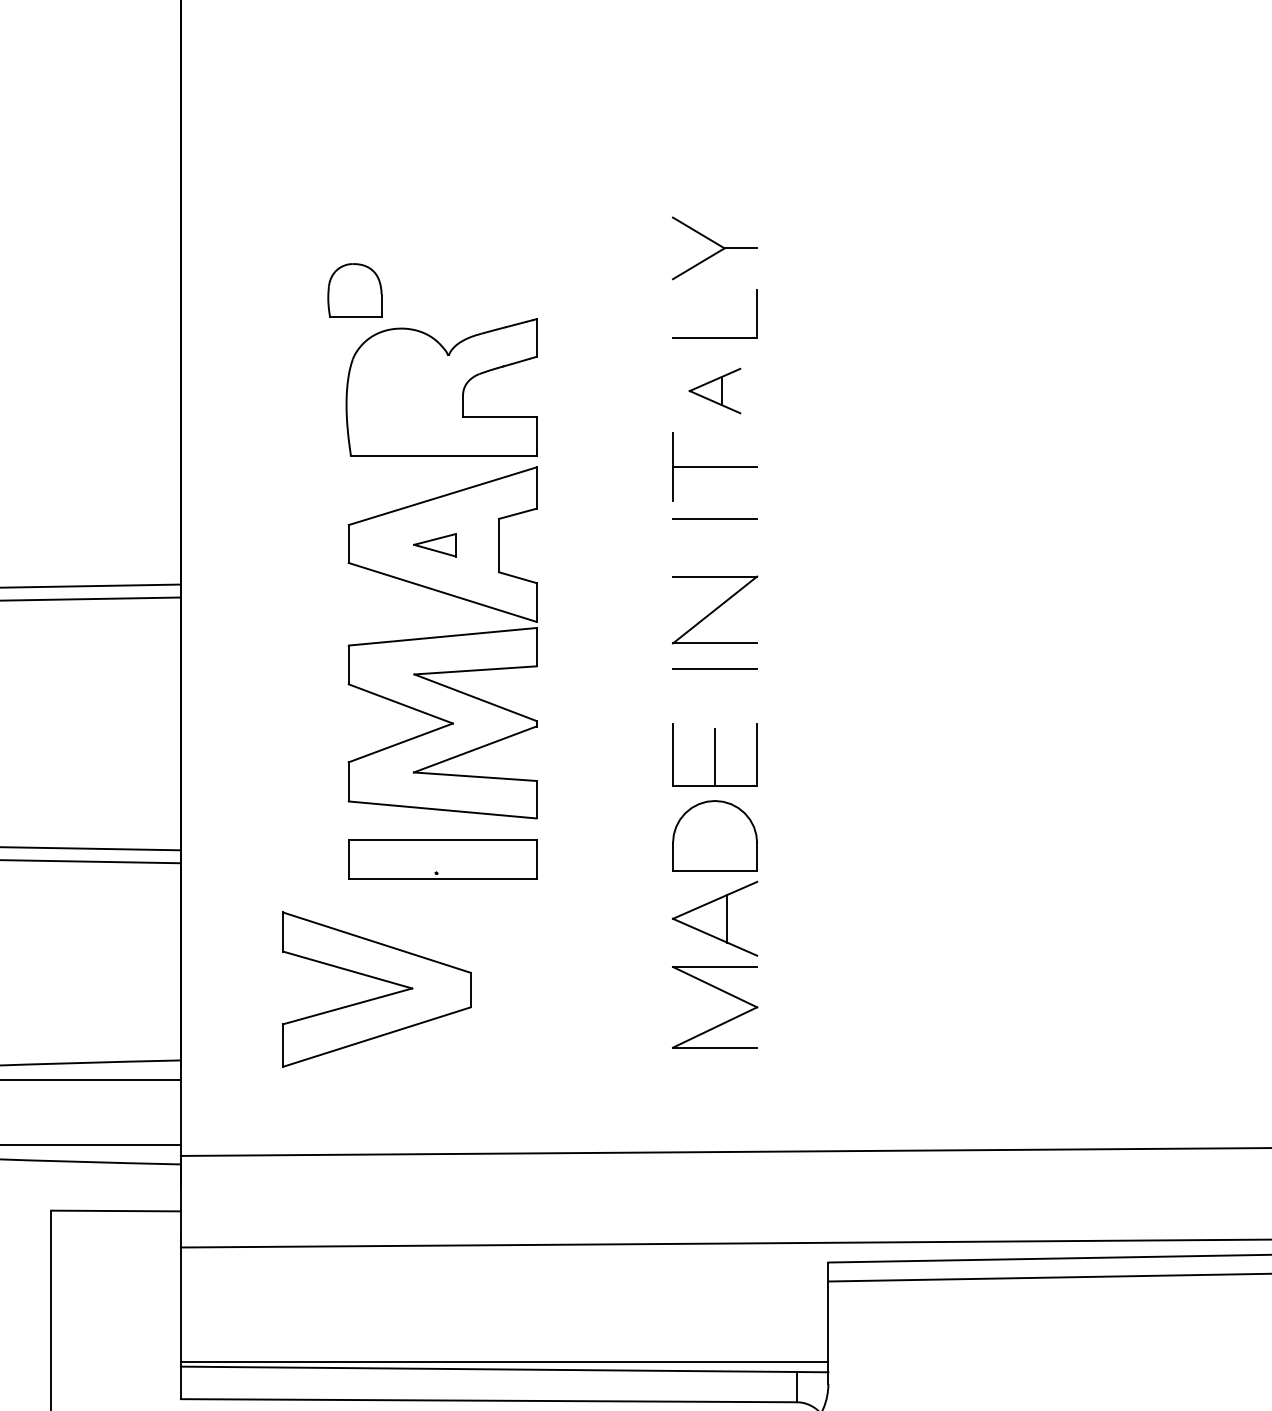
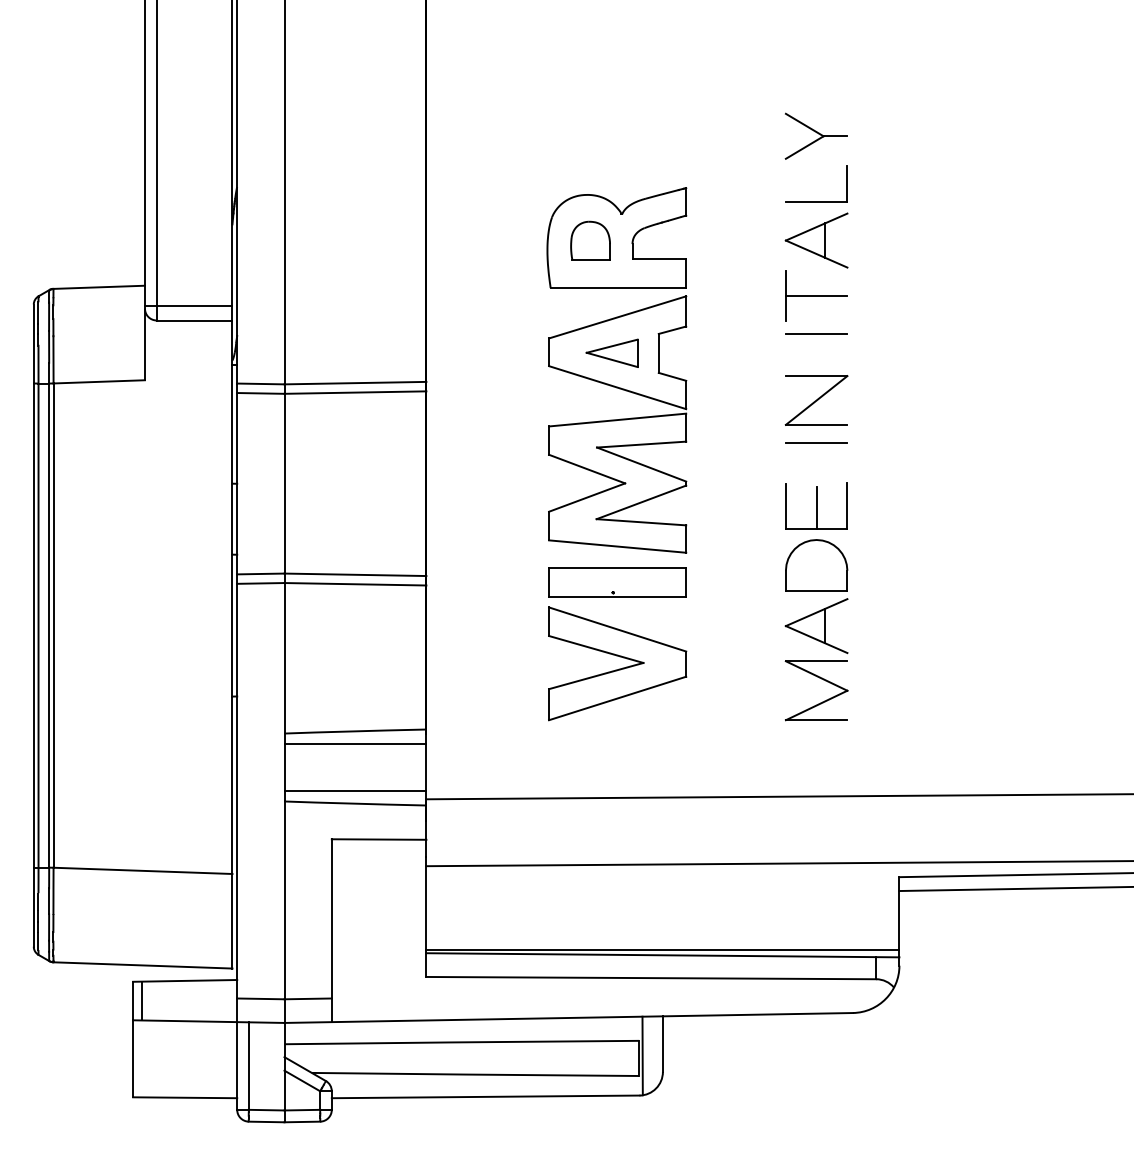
part: (354, 289) -> (590, 240), moved
part: (714, 390) -> (816, 240), size x1.67
part: (434, 544) -> (611, 352), size x1.67
part: (376, 989) -> (617, 663), moved

